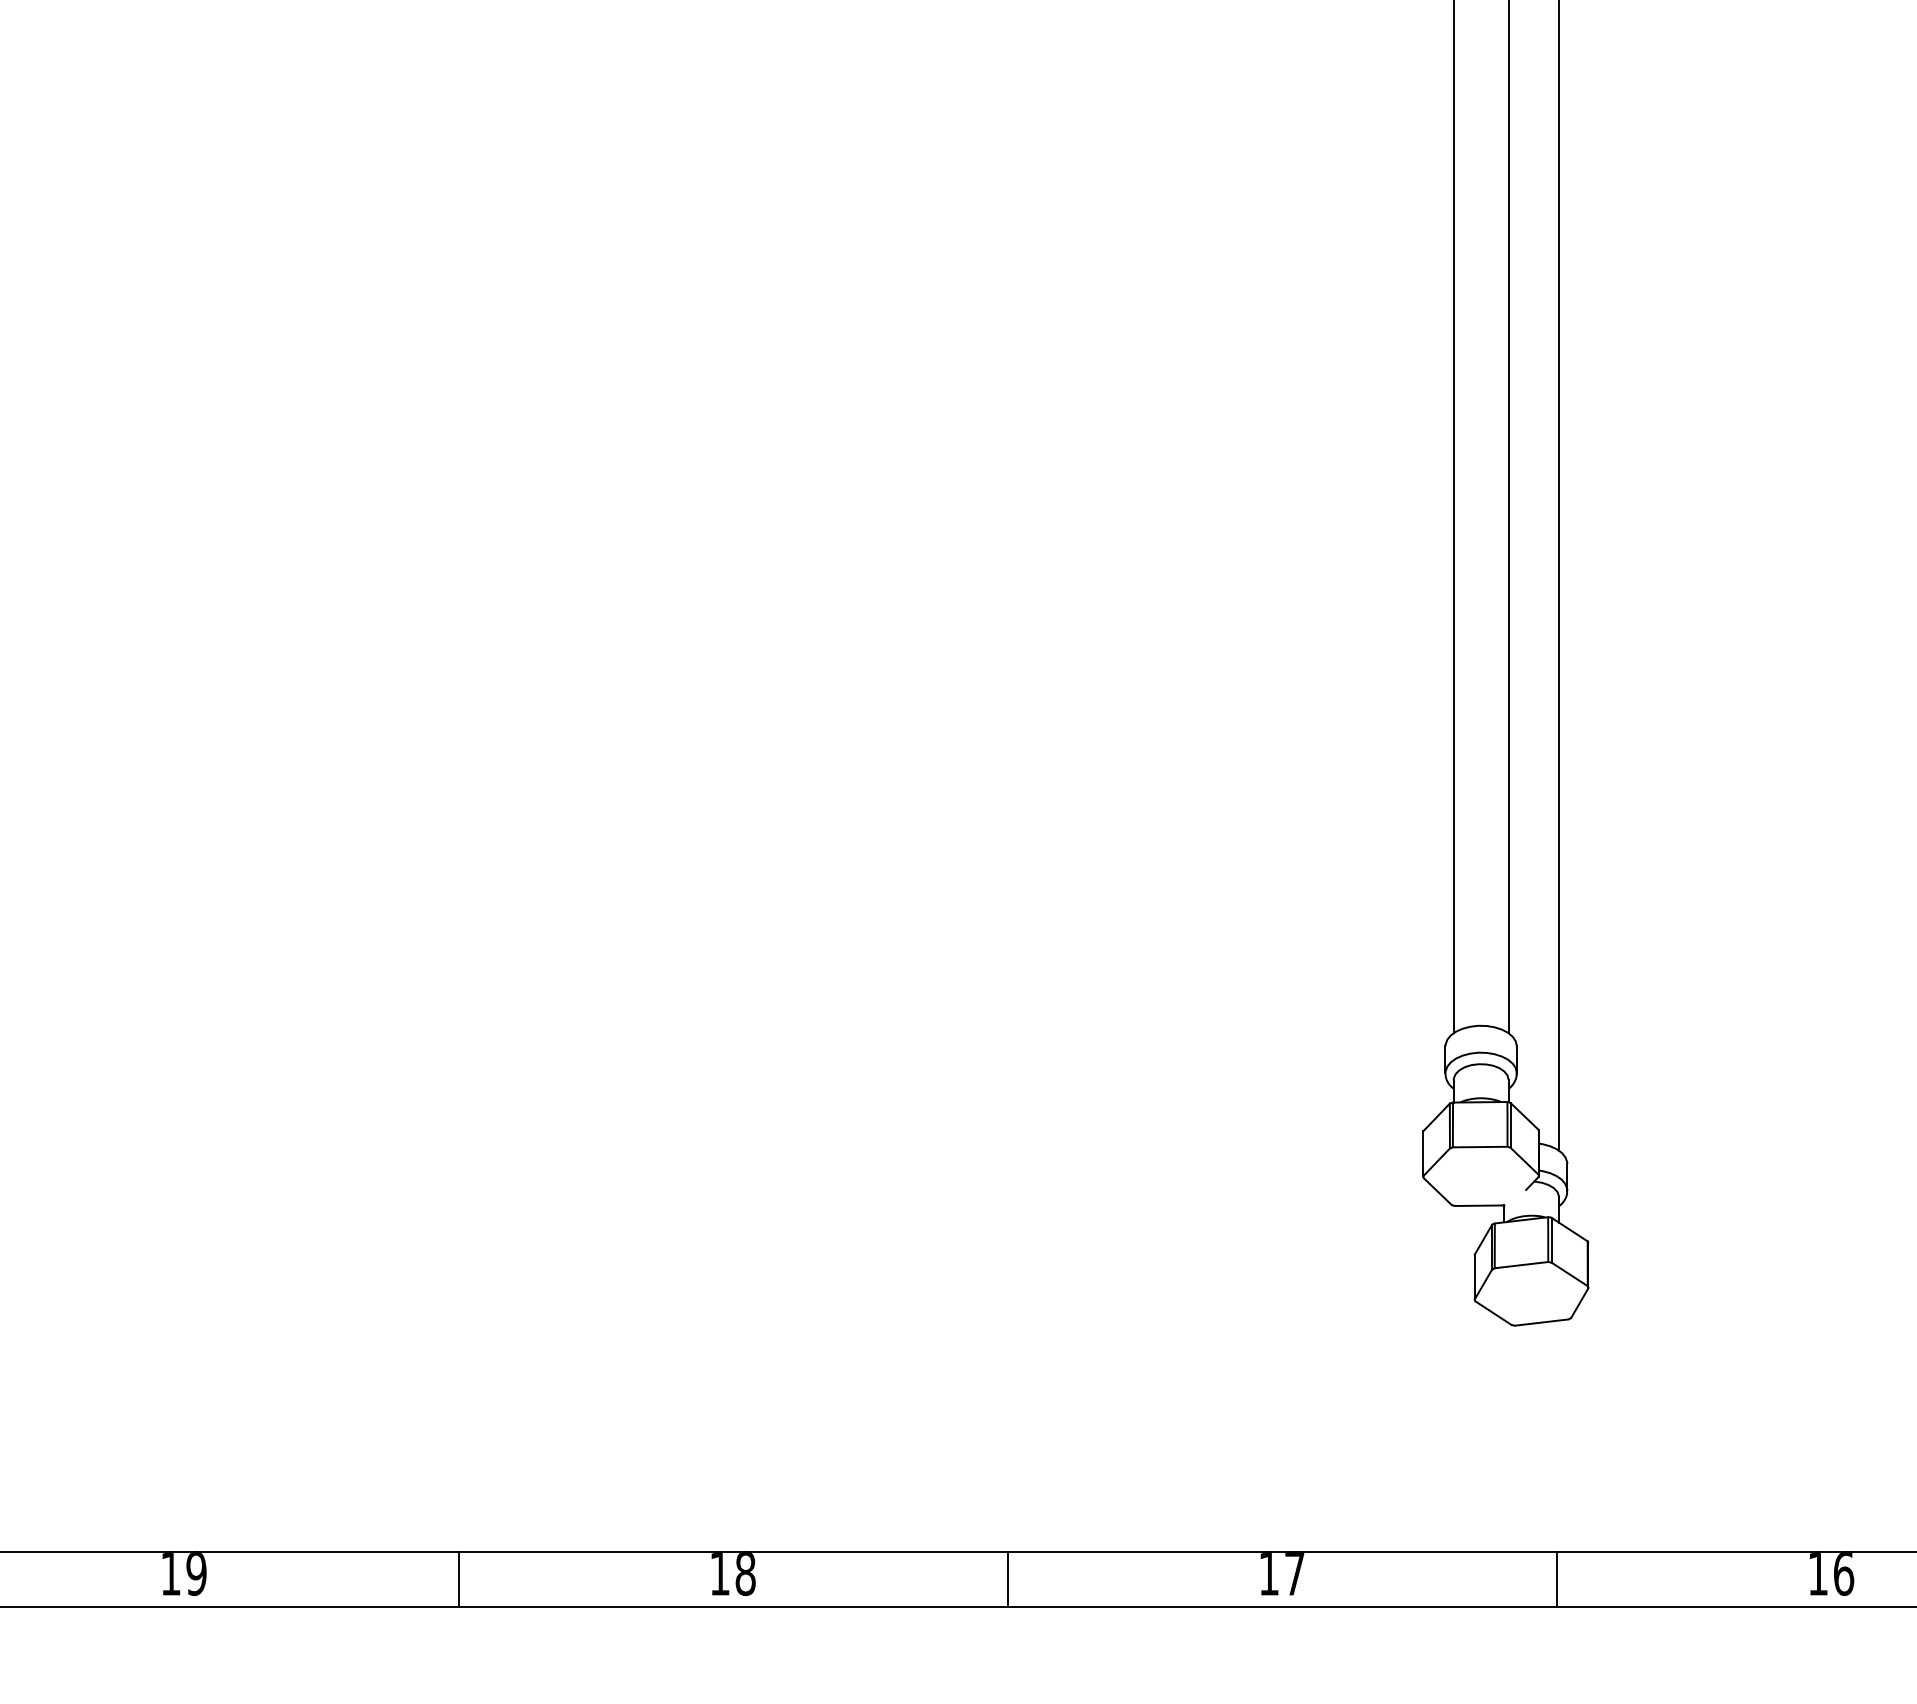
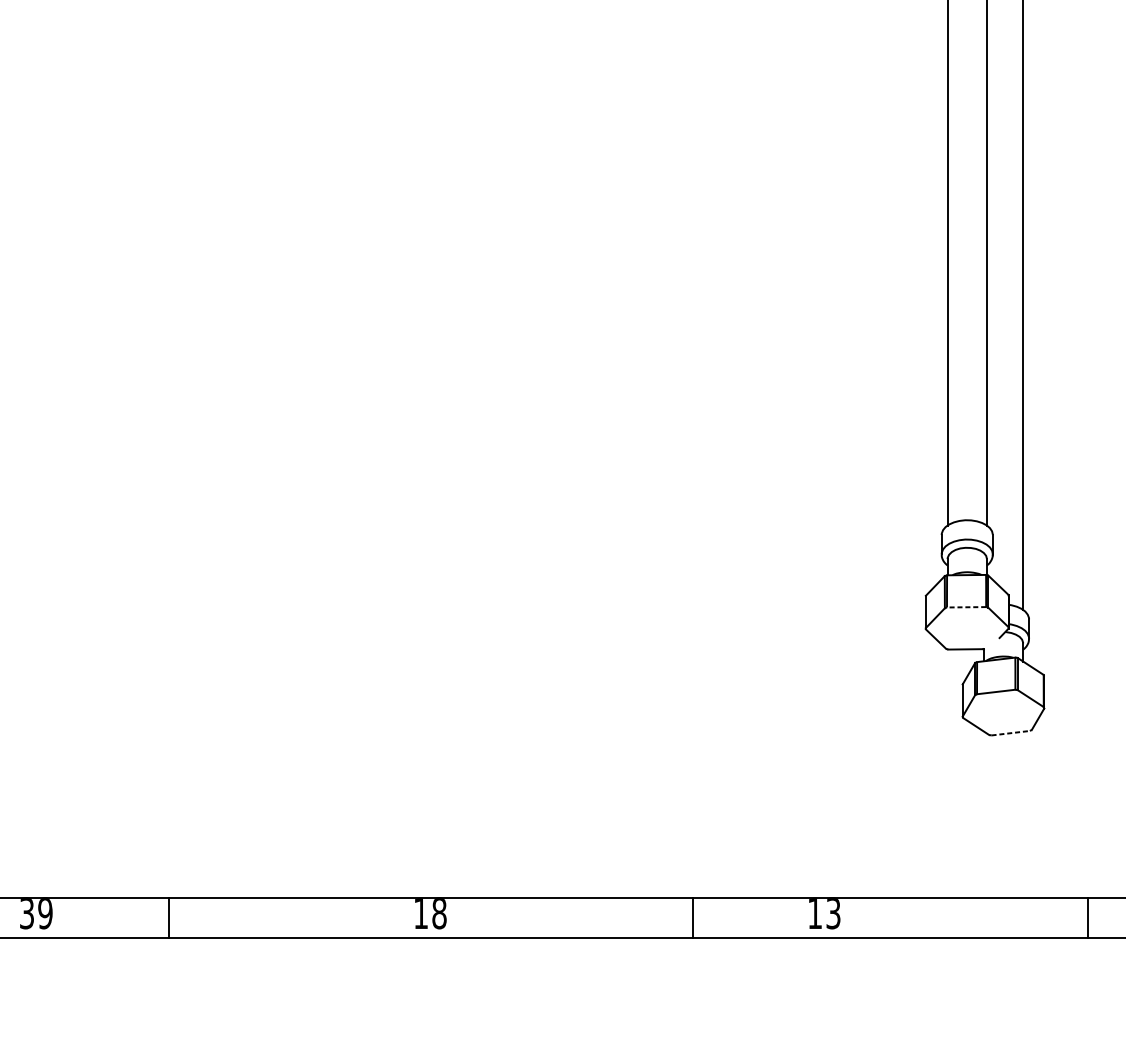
line: (1479, 1147) -> (966, 607), solid -> dashed
line: (1541, 1322) -> (1010, 733), solid -> dashed
text: (170, 1574) -> (26, 913), 19 -> 39
text: (1294, 1574) -> (833, 913), 17 -> 13
line: (459, 1579) -> (169, 917), moved
line: (1008, 1579) -> (693, 917), moved
line: (1557, 1579) -> (1088, 917), moved

